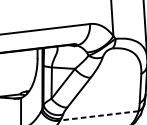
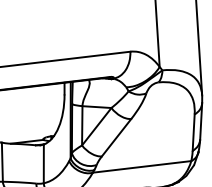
line: (99, 115) -> (142, 166), dashed -> solid

